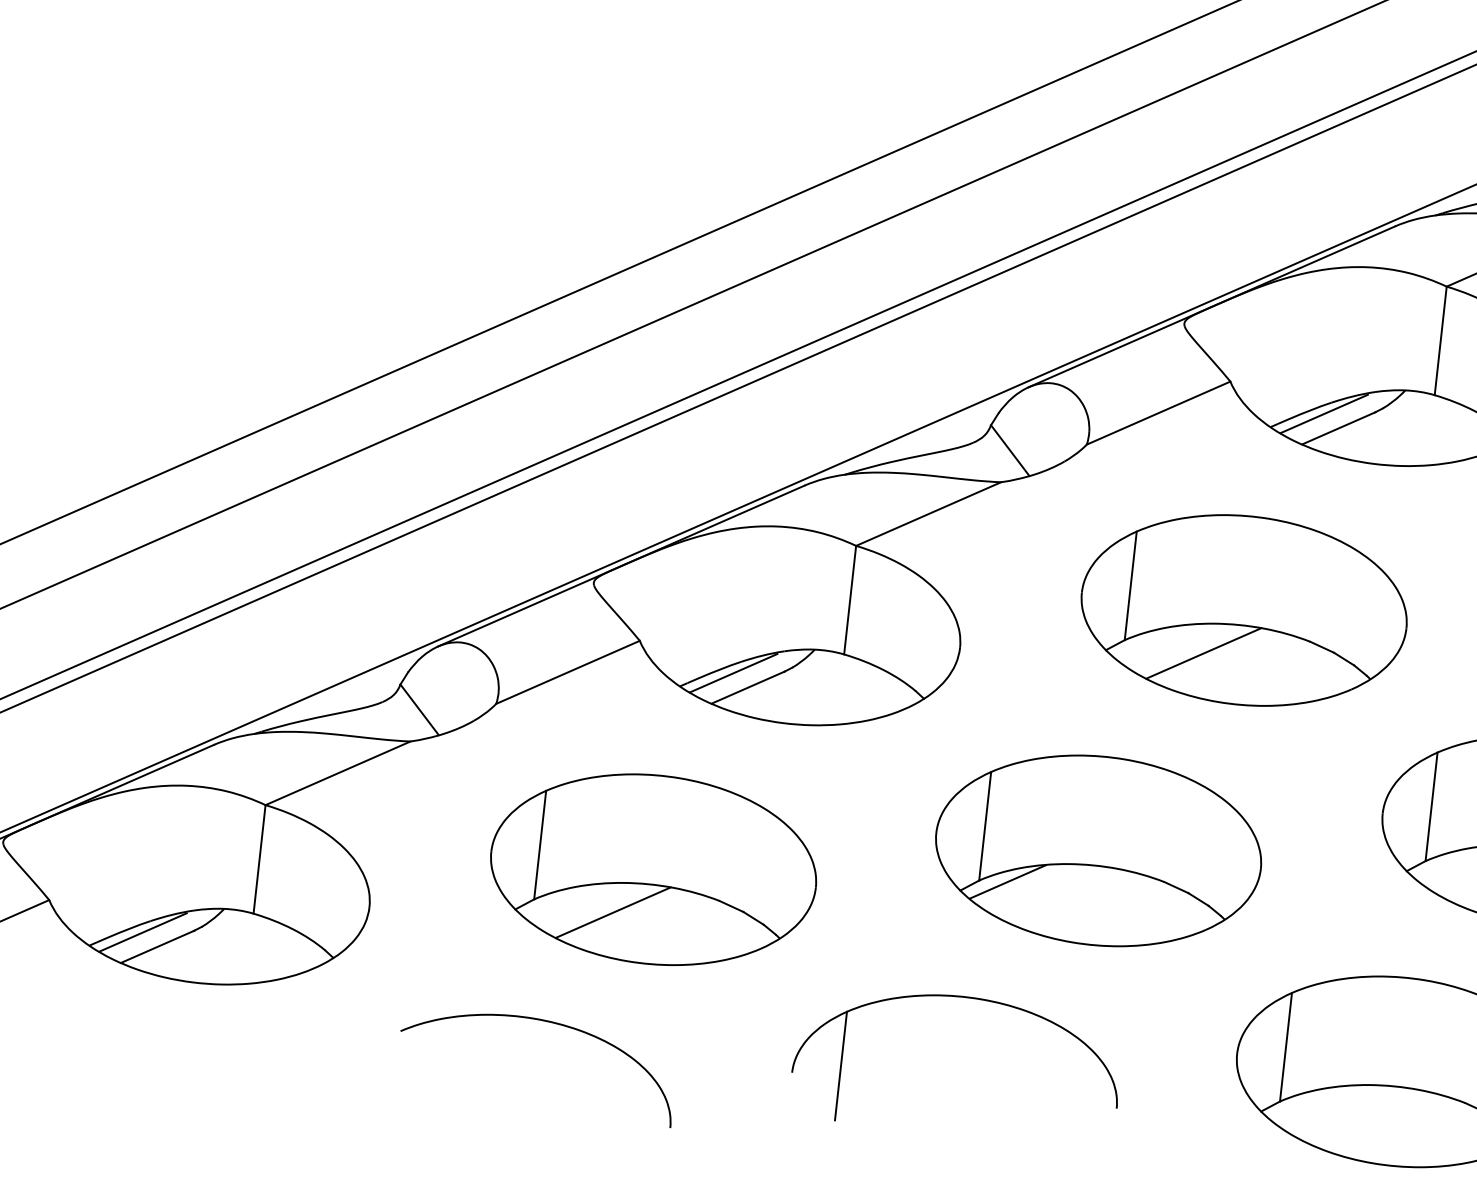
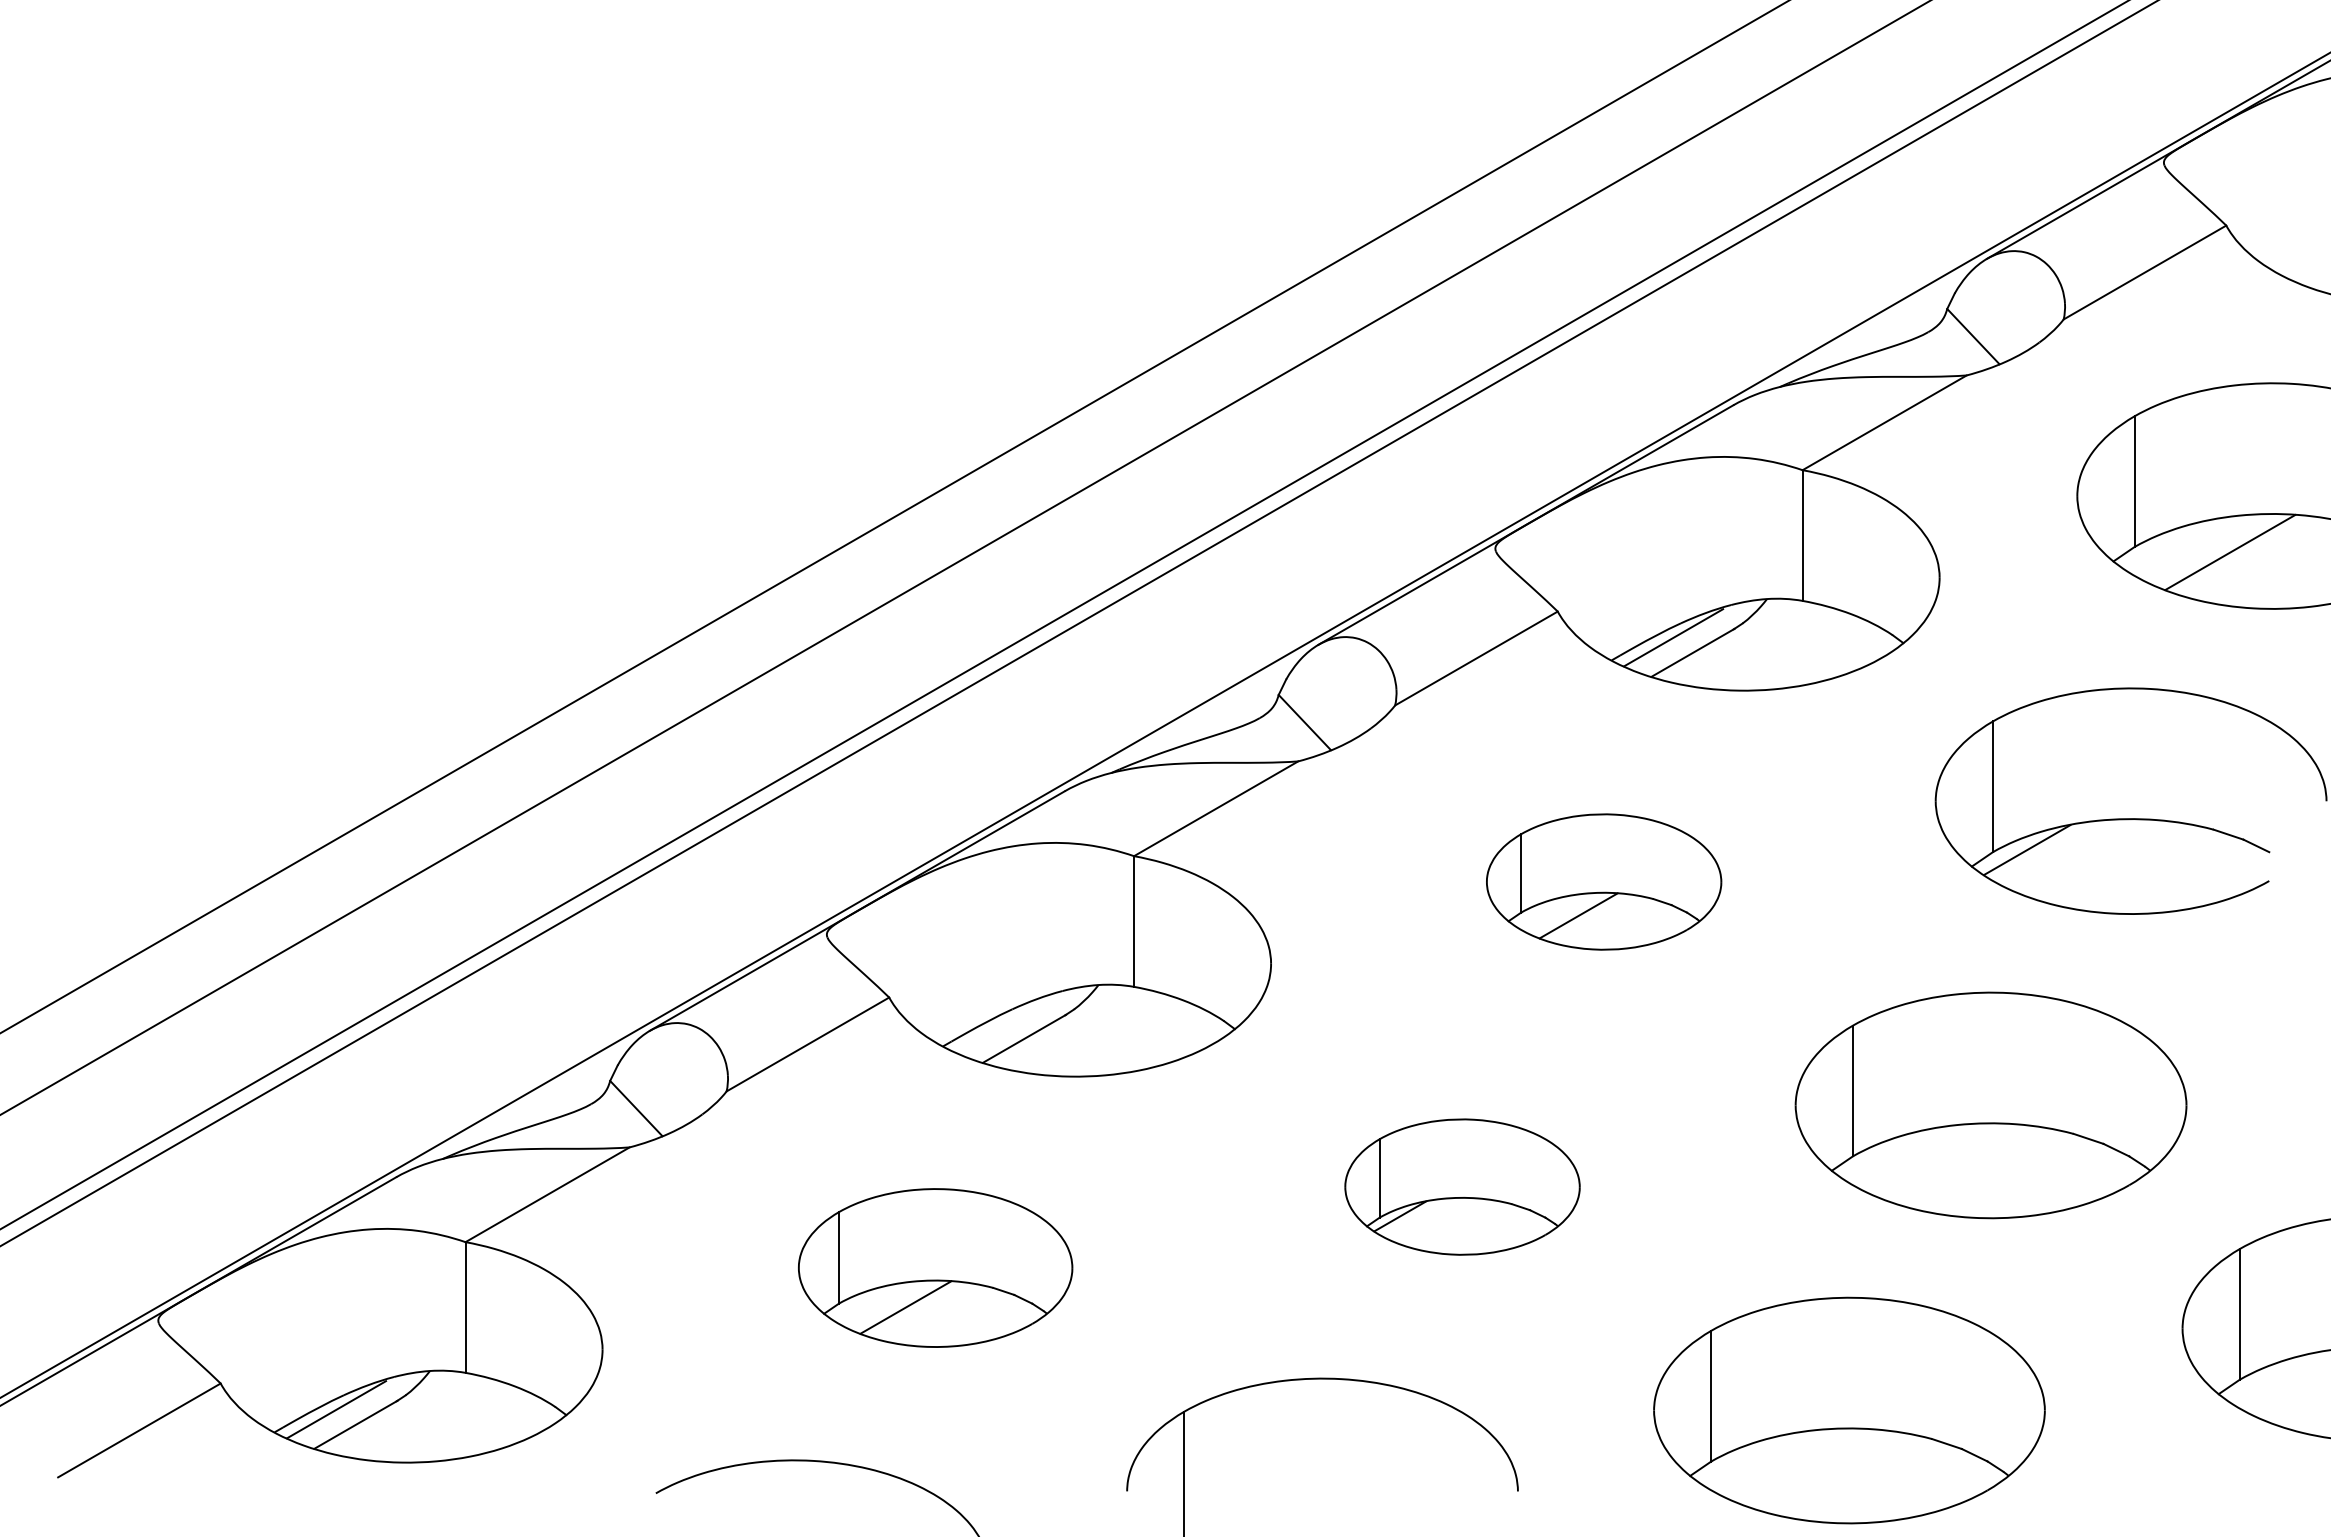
part: (1243, 609) -> (1603, 881), size x0.6
line: (733, 672) -> (1004, 1023), removed
part: (1098, 850) -> (1462, 1186), size x0.6
part: (653, 869) -> (935, 1267), size x0.7

